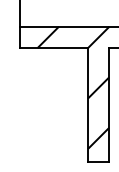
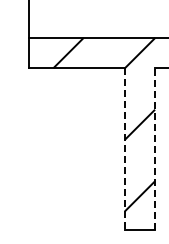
line: (87, 105) -> (124, 149), solid -> dashed
line: (109, 105) -> (155, 149), solid -> dashed

